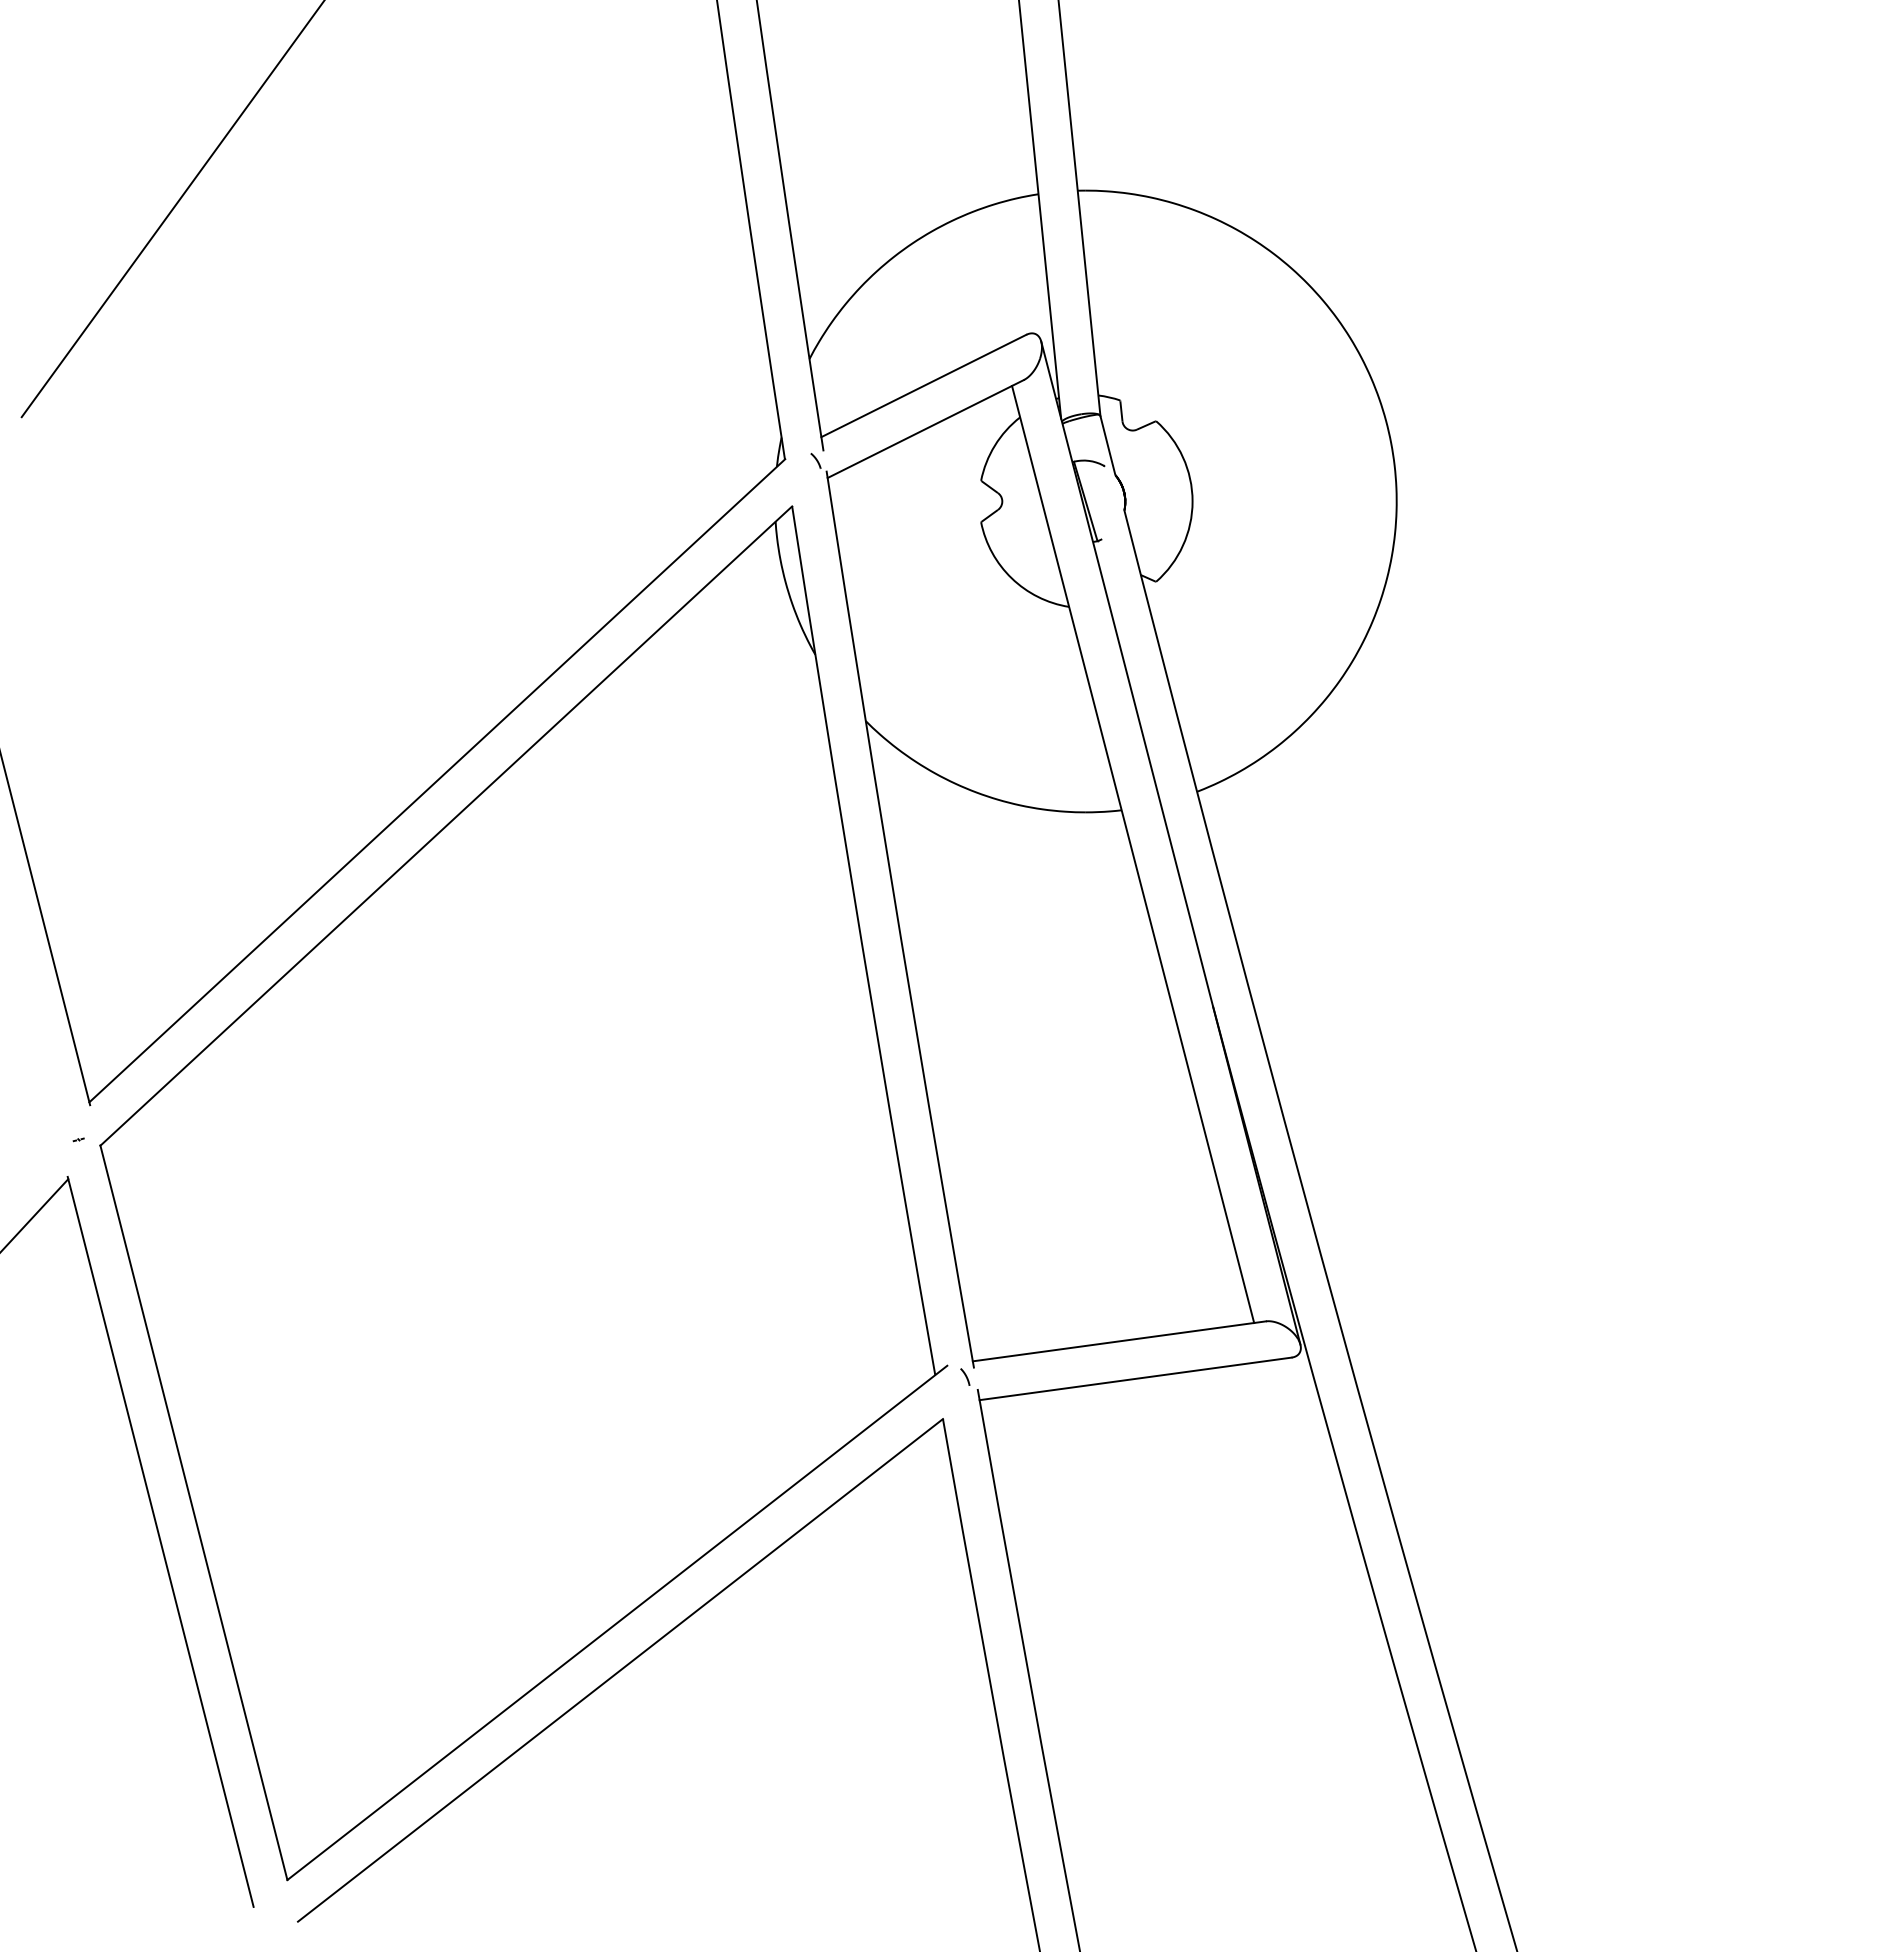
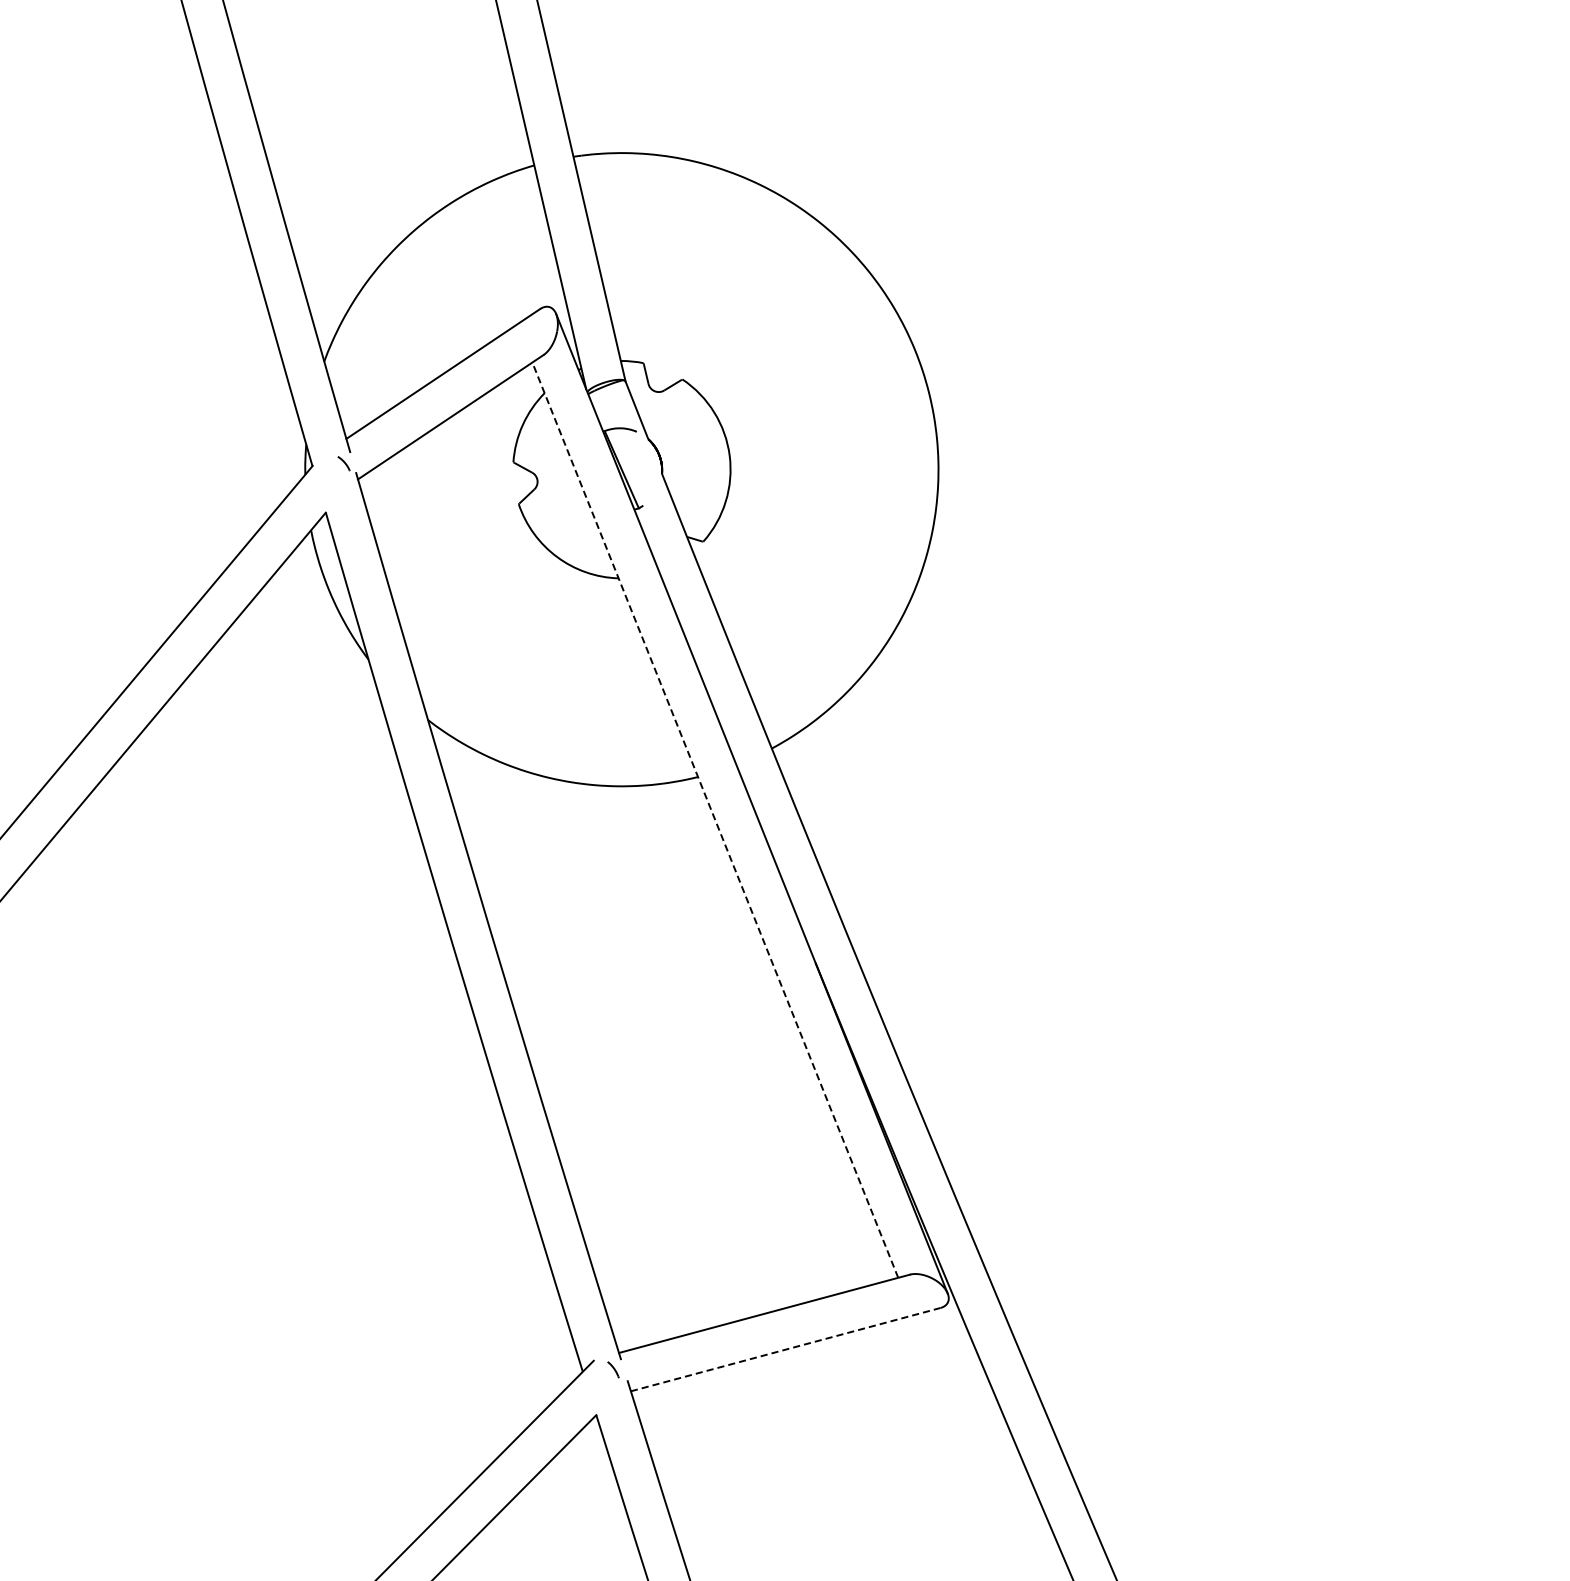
line: (1133, 854) -> (715, 820), solid -> dashed
line: (1136, 1378) -> (786, 1349), solid -> dashed

